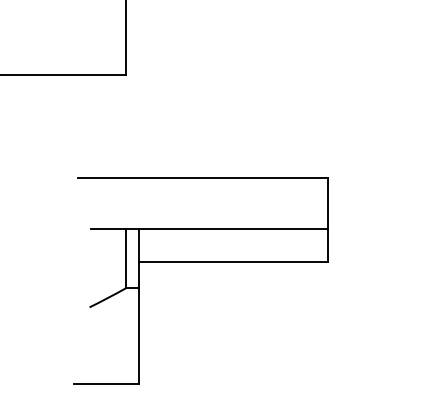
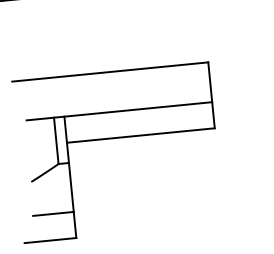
line: (113, 350) -> (53, 213), added

